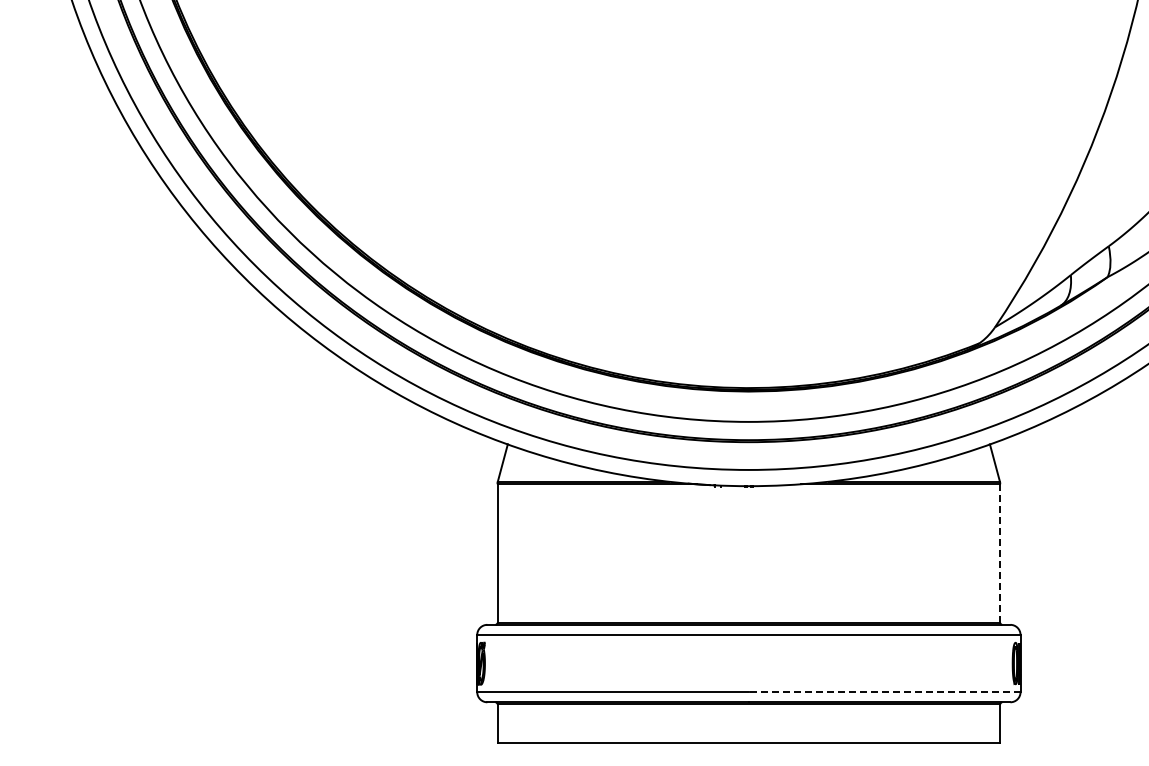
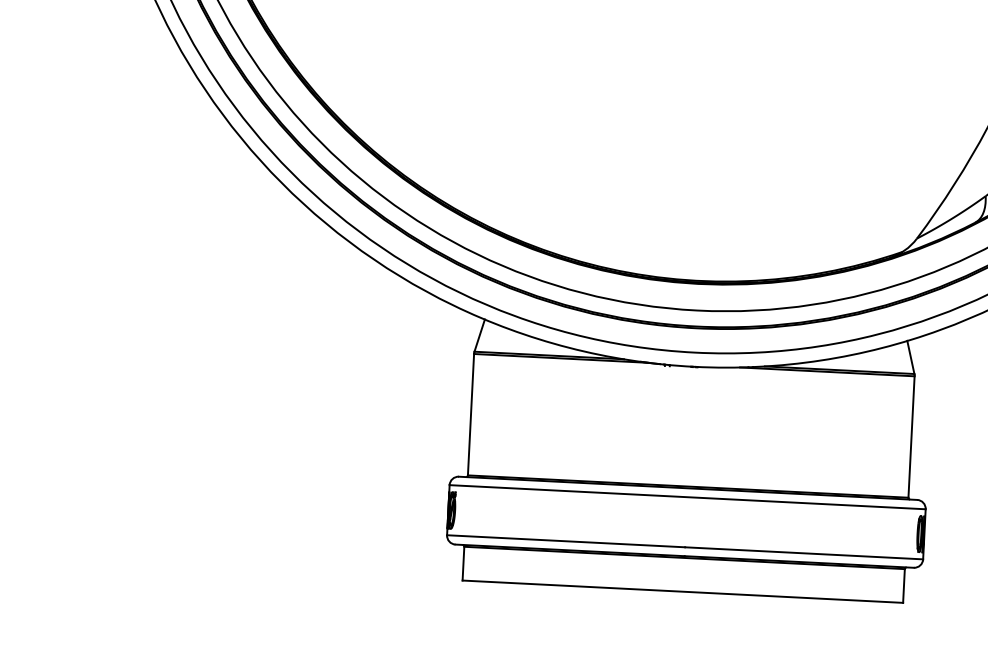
line: (1000, 553) -> (911, 436), dashed -> solid
line: (884, 692) -> (803, 553), dashed -> solid

